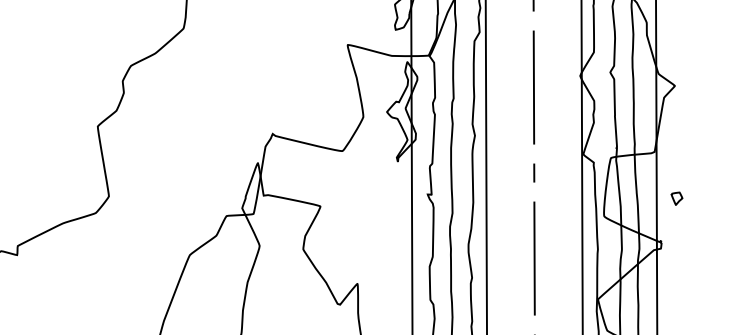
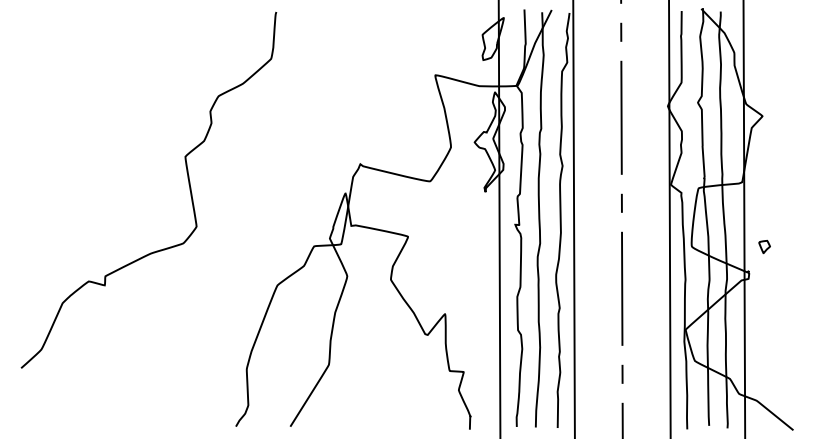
part: (676, 199) -> (764, 247), moved

